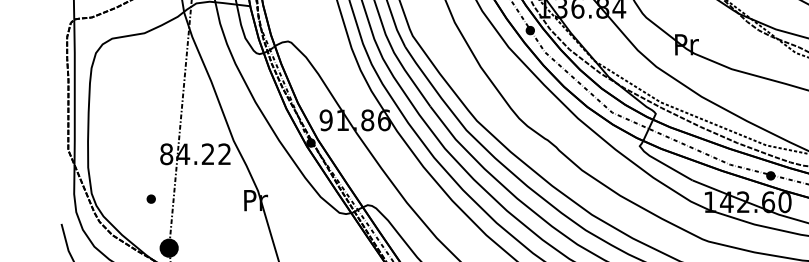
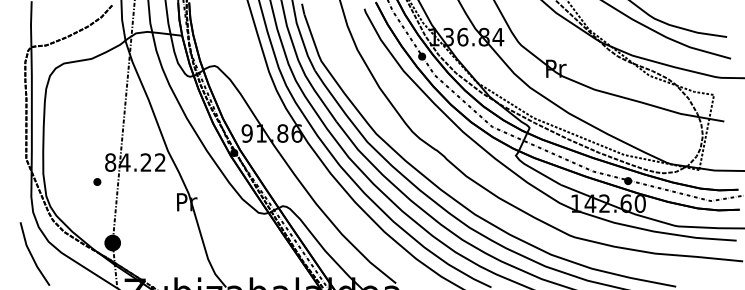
part: (151, 198) -> (97, 181), moved

